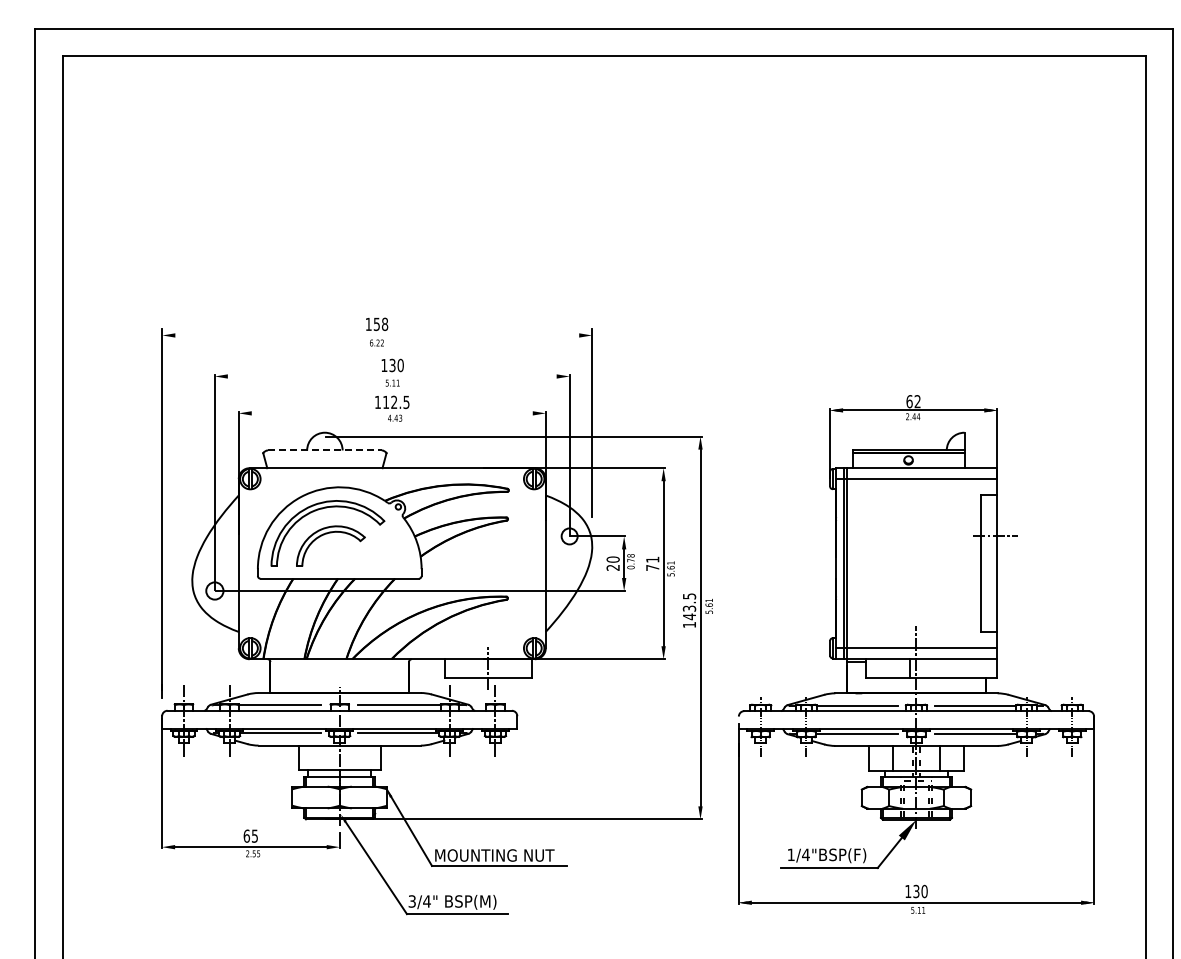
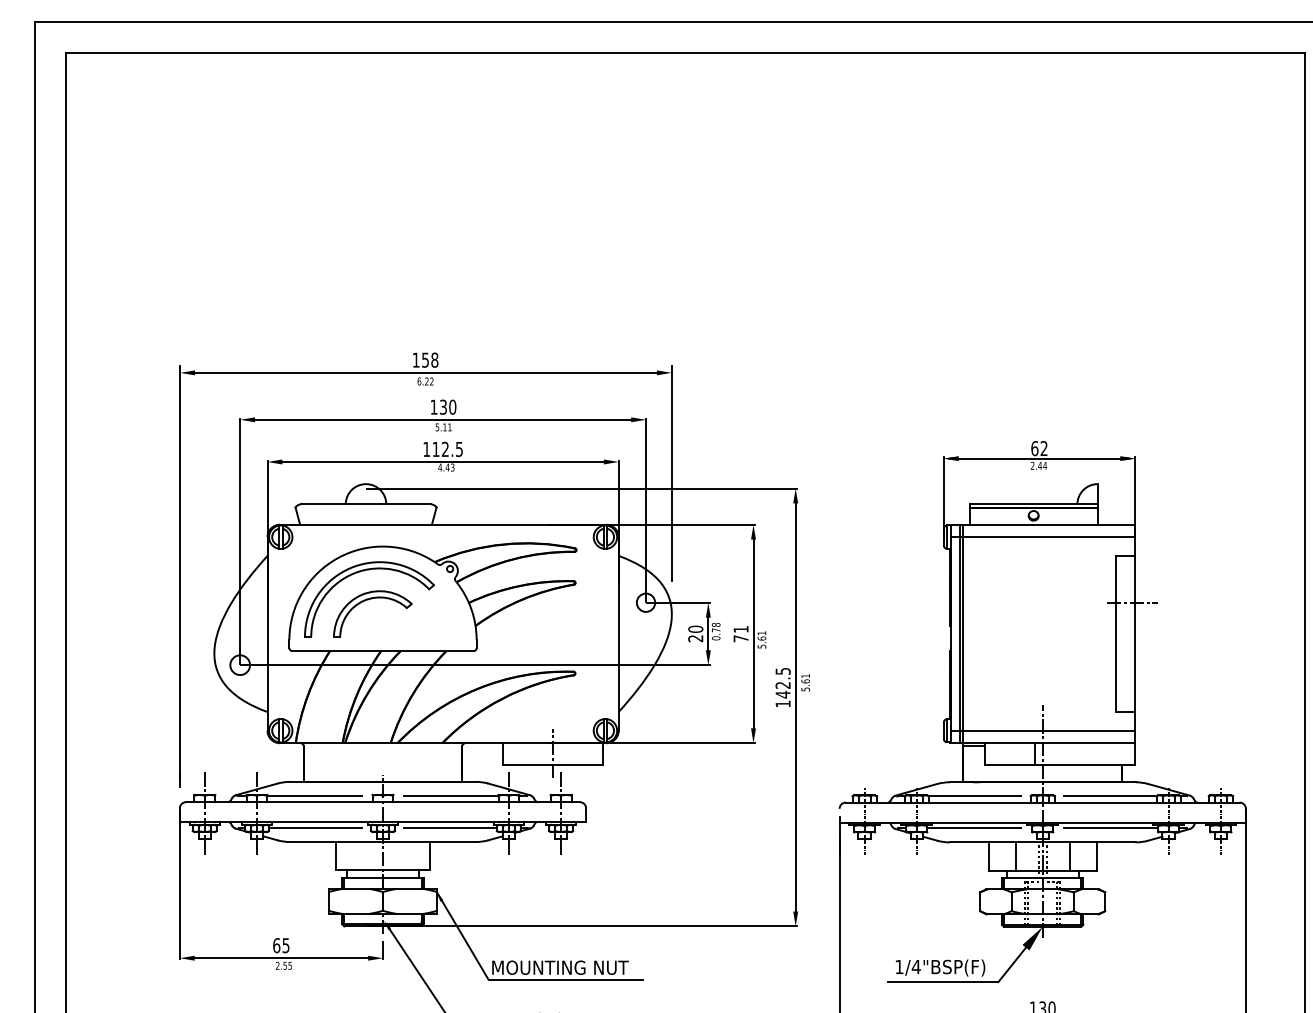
line: (377, 335) -> (426, 372), added
line: (391, 376) -> (442, 419), added
line: (391, 413) -> (442, 462), added
line: (324, 450) -> (365, 504), dashed -> solid
text: (689, 608) -> (783, 685), 143.5 -> 142.5

